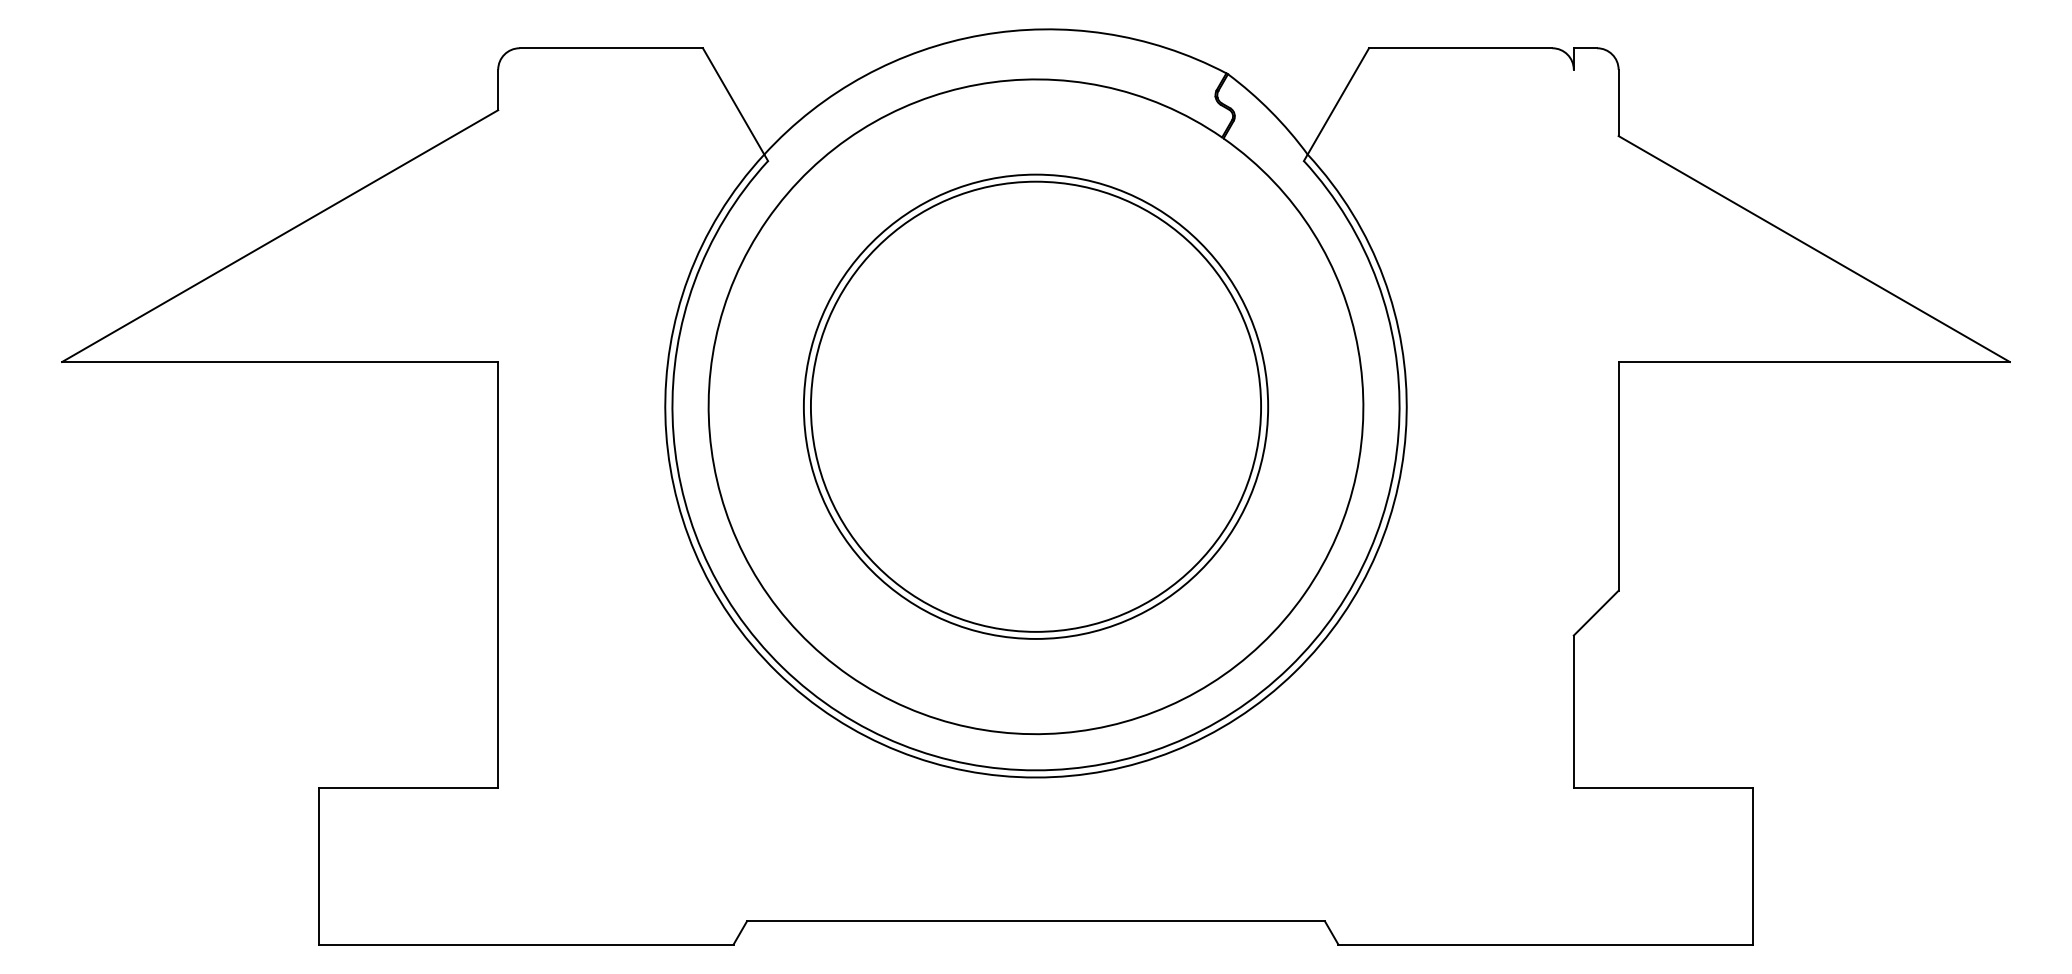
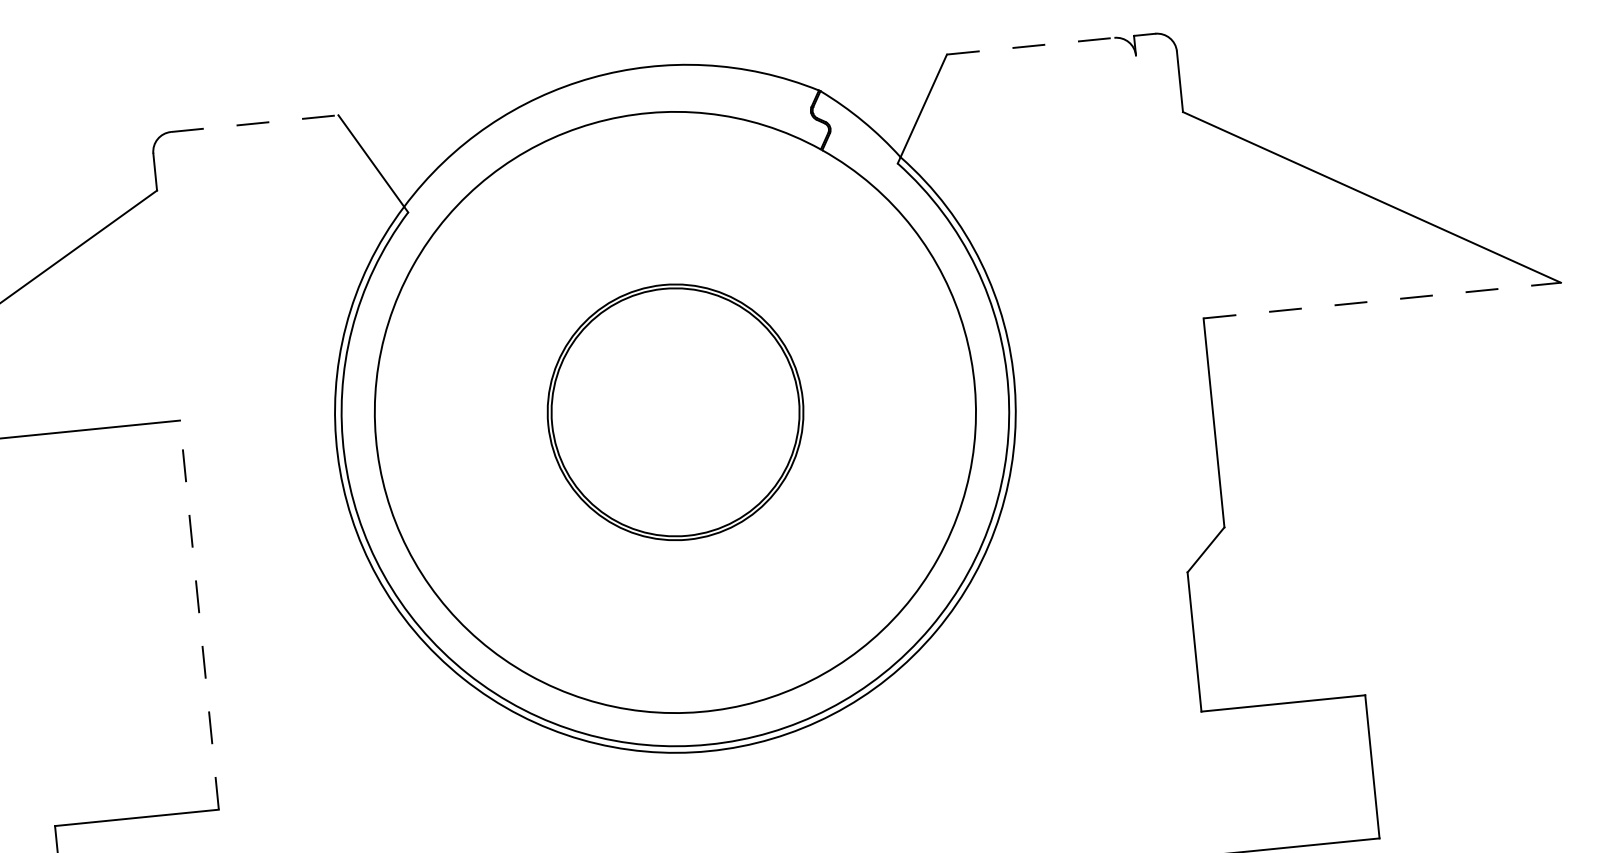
line: (611, 48) -> (254, 123), solid -> dashed
line: (1460, 48) -> (1030, 46), solid -> dashed
line: (1814, 361) -> (1382, 300), solid -> dashed
part: (1036, 406) -> (675, 412), size x0.6
line: (498, 574) -> (199, 614), solid -> dashed

